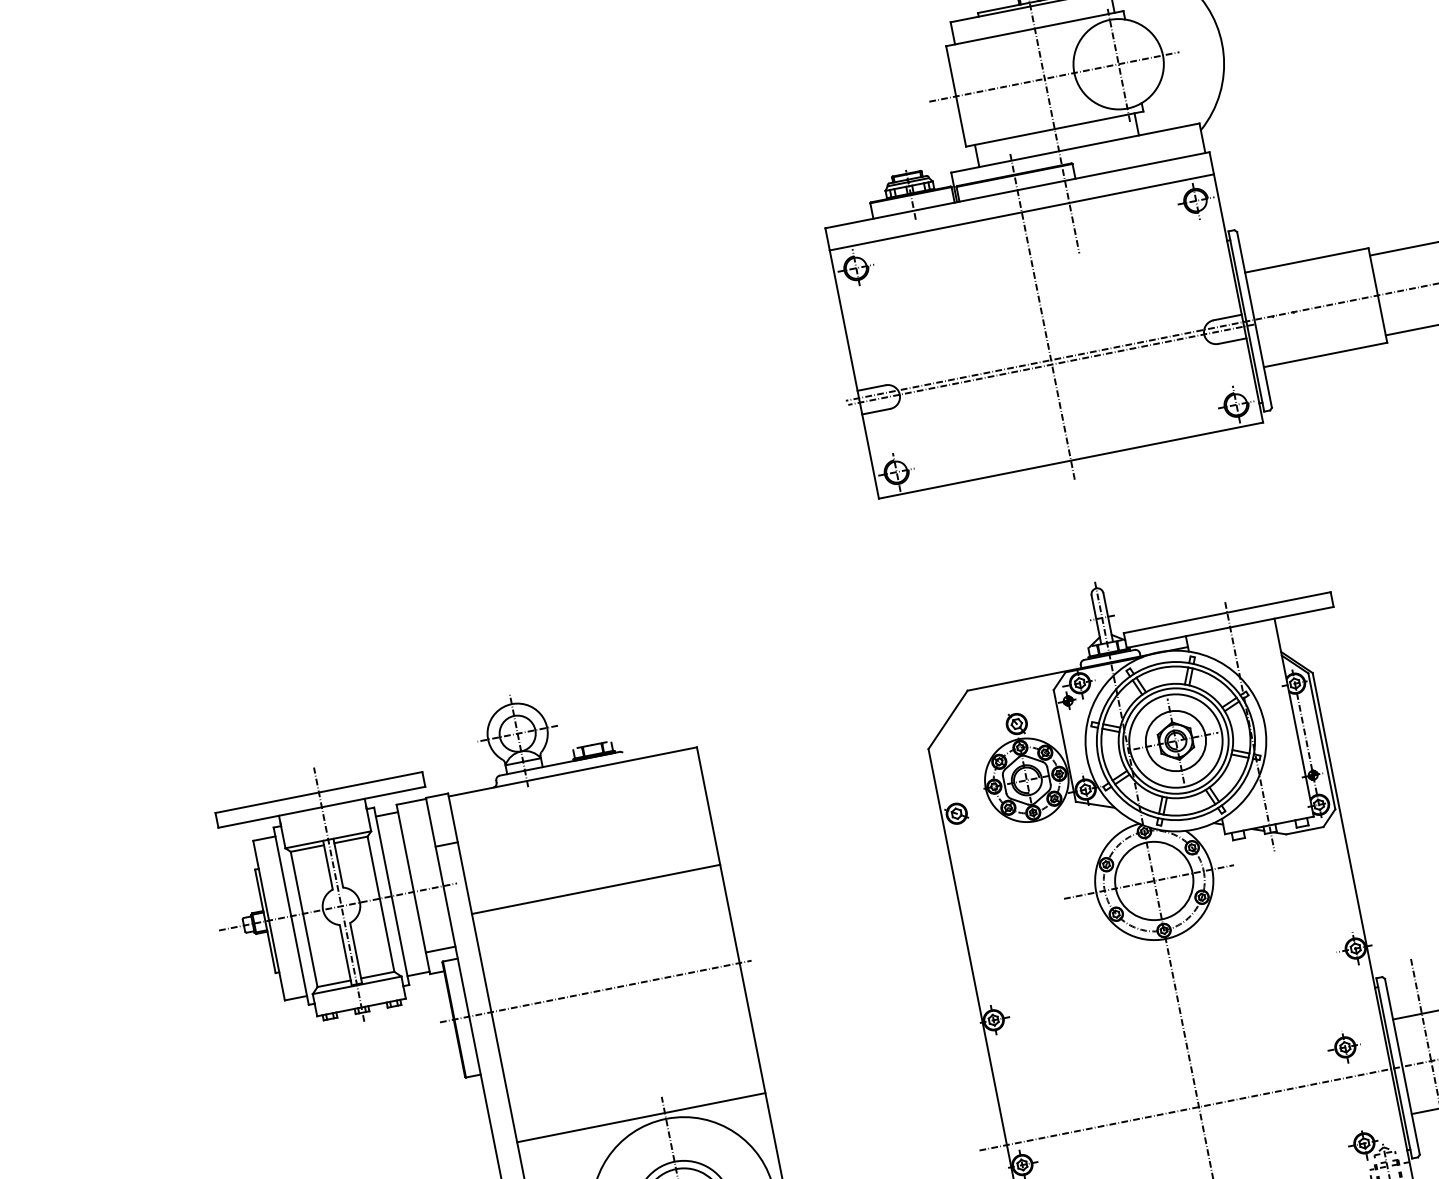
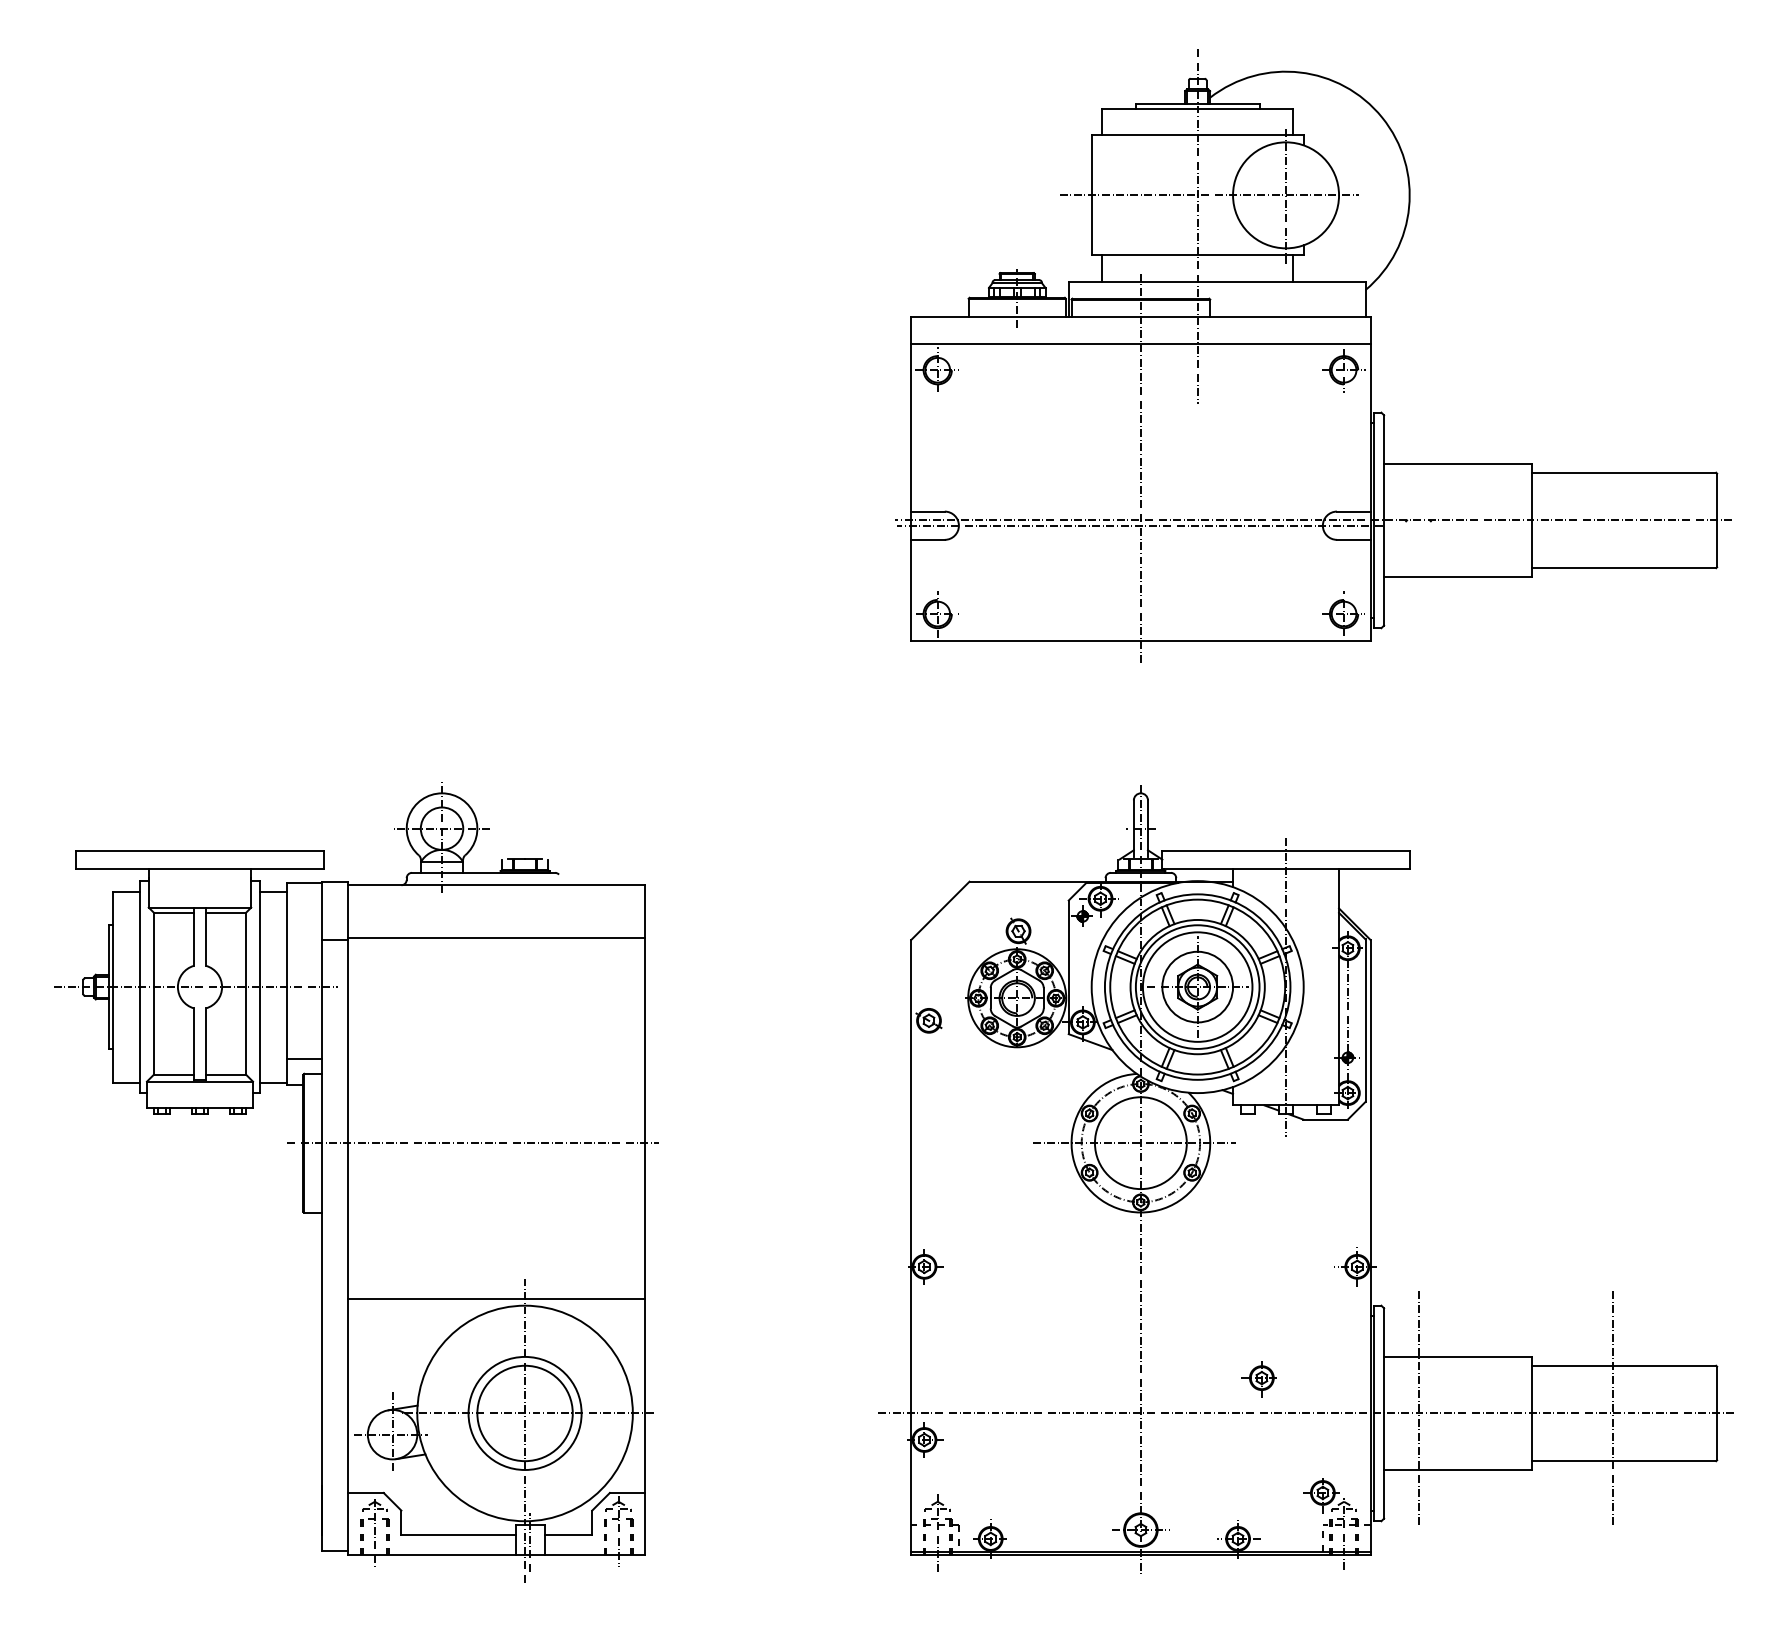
line: (595, 889) -> (496, 937), moved
line: (339, 894) -> (200, 973), removed
part: (1342, 1049) -> (1258, 1379), moved

